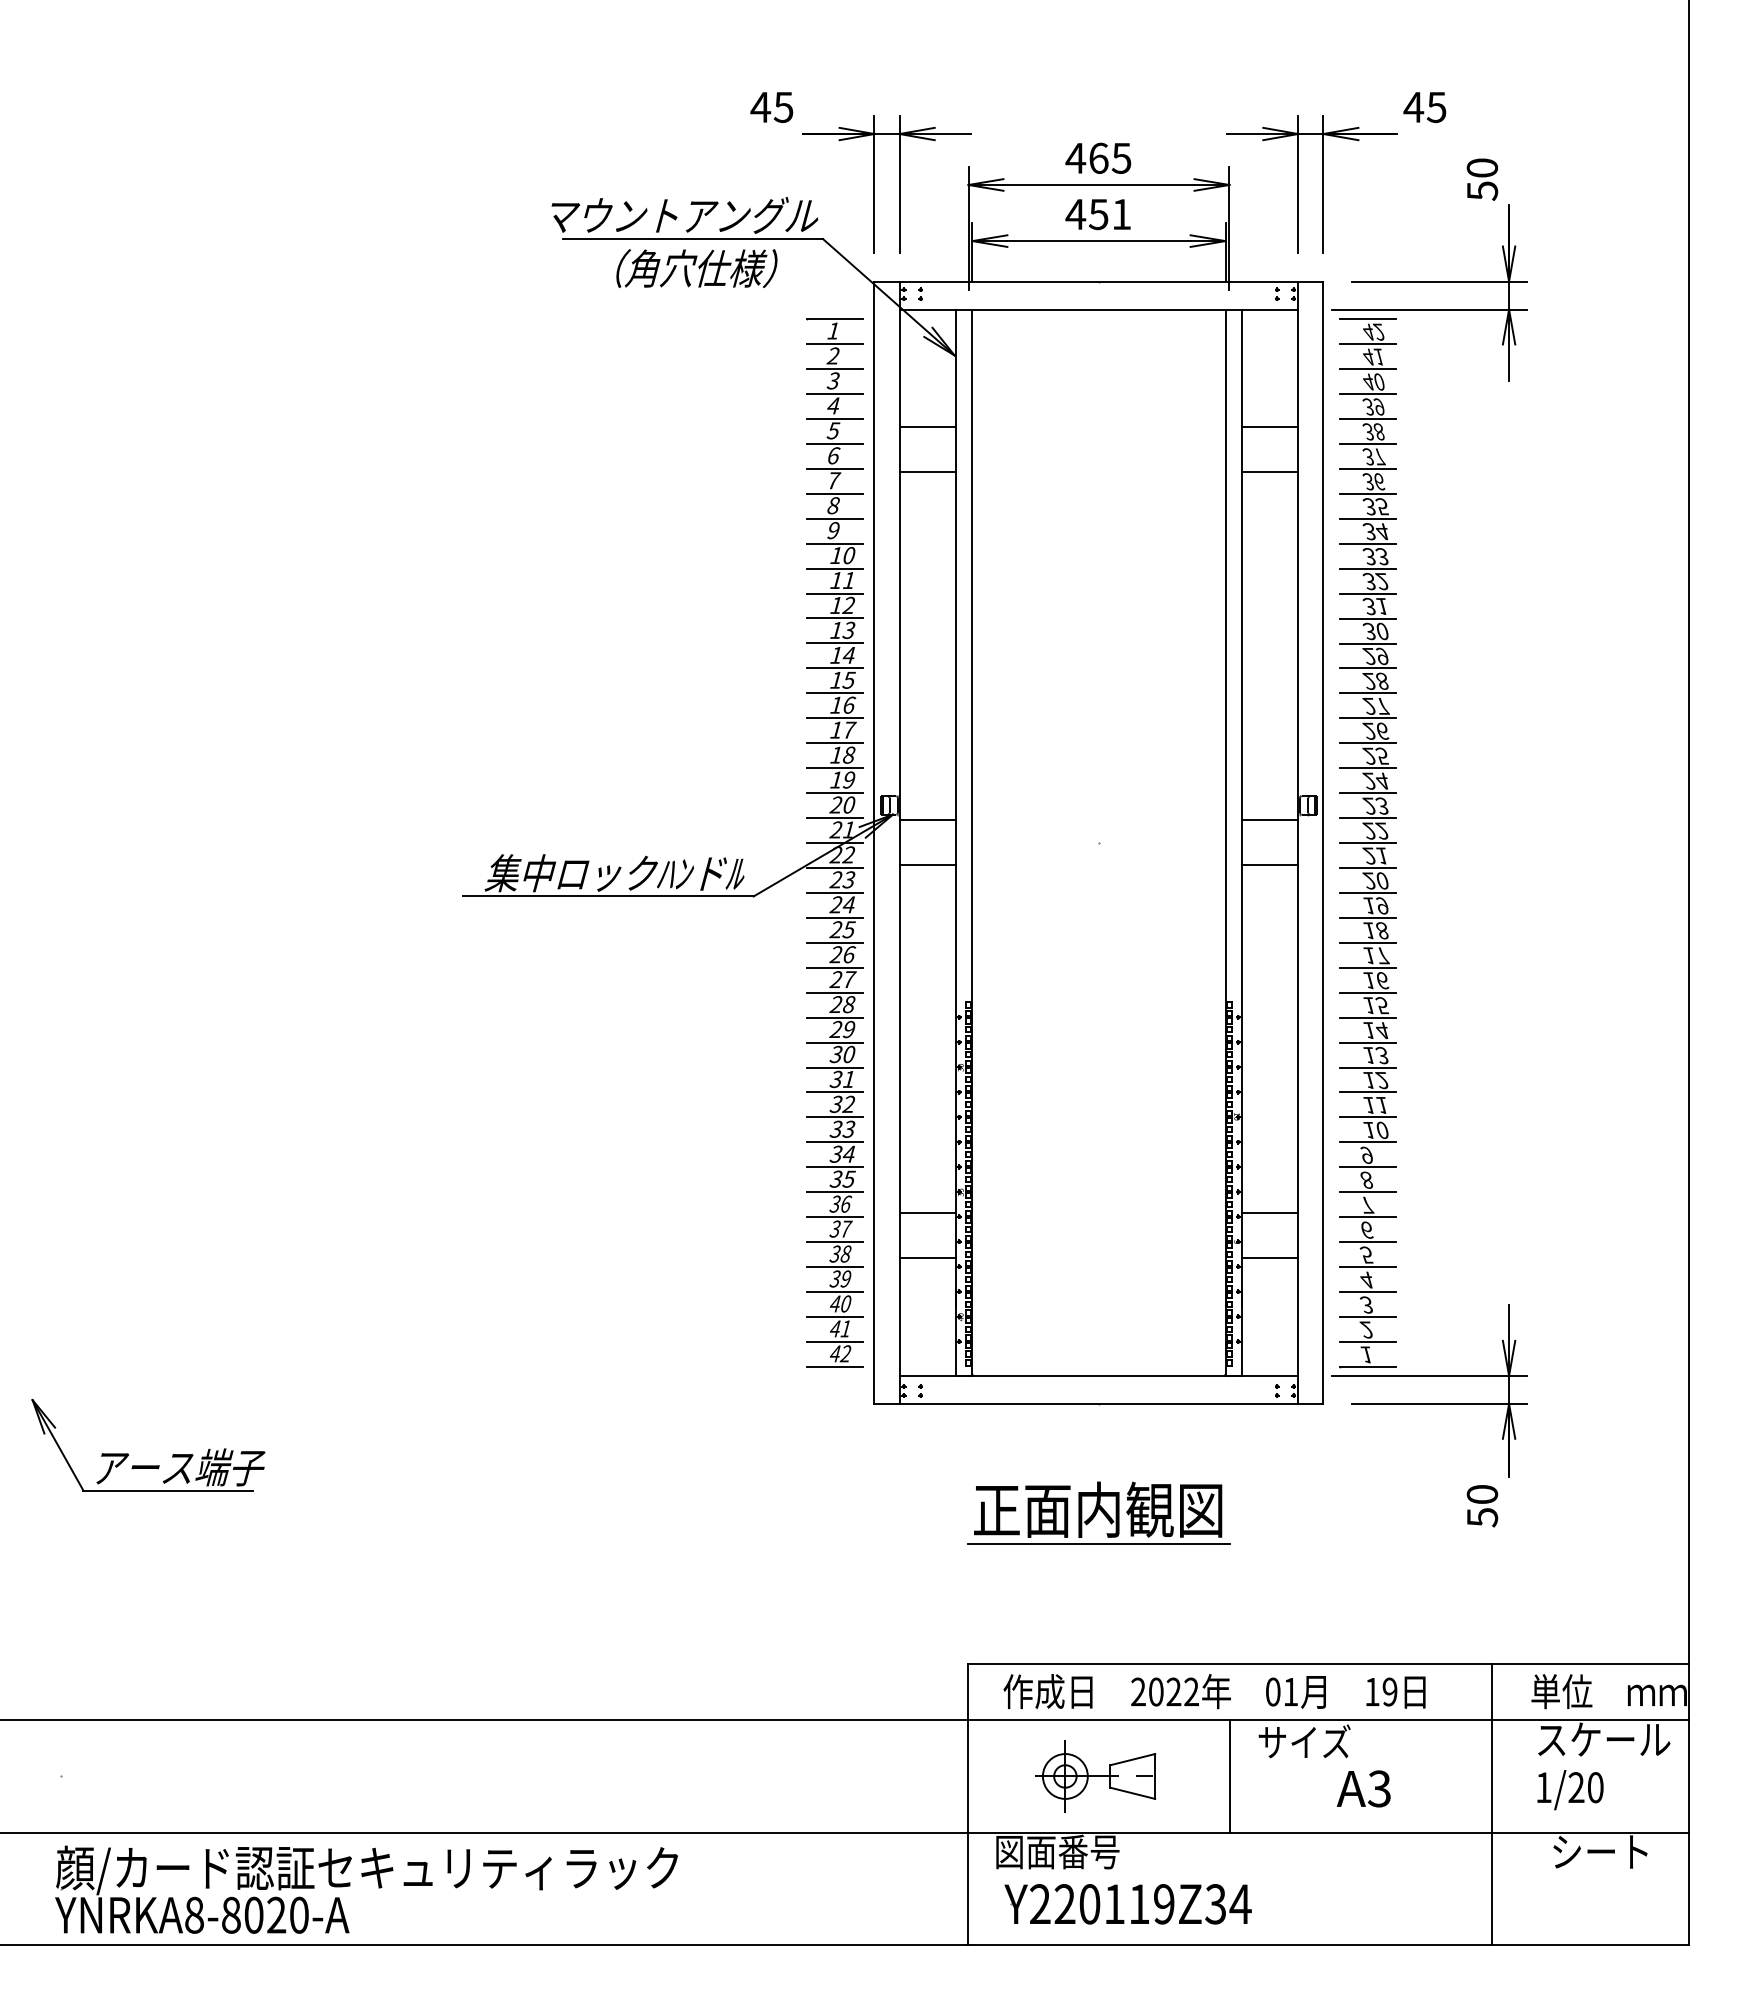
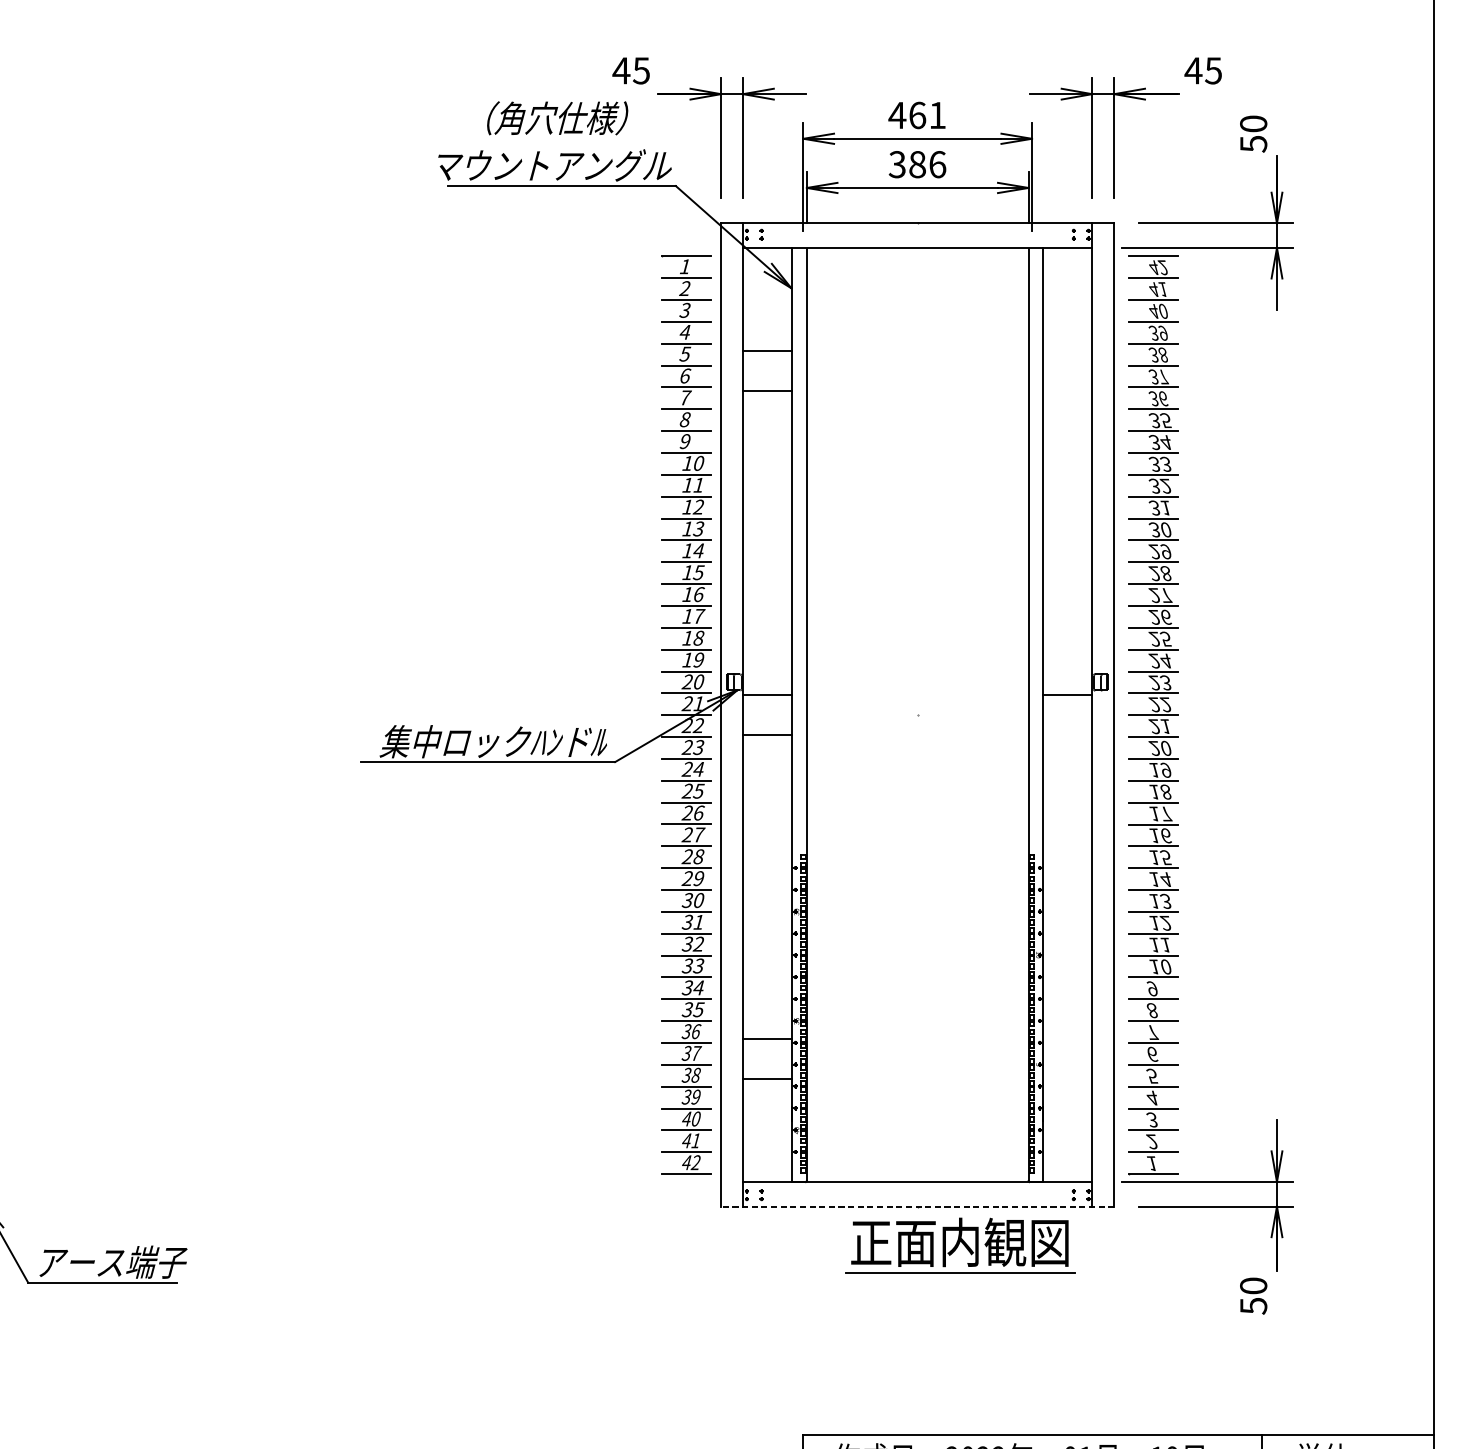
text: (1121, 158) -> (937, 115), 465 -> 461
text: (1098, 214) -> (917, 164), 451 -> 386
text: (696, 268) -> (557, 118), moved
line: (1270, 427) -> (1067, 351), removed
line: (1270, 472) -> (1067, 390), removed
line: (1270, 865) -> (1067, 734), removed
line: (1270, 1213) -> (1067, 1039), removed
line: (1270, 1258) -> (1067, 1079), removed
line: (1098, 1403) -> (917, 1206), solid -> dashed
part: (1098, 1512) -> (960, 1244), moved

